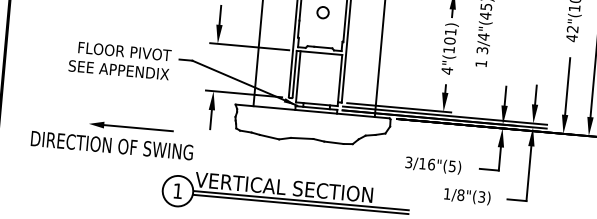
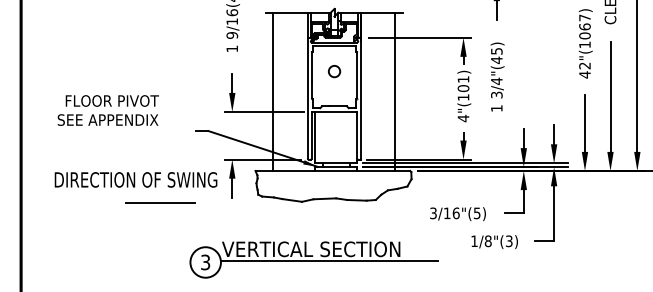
text: (119, 60) -> (107, 110), moved
fill: (96, 123) -> (118, 202), removed
text: (111, 145) -> (135, 179), moved
text: (177, 191) -> (205, 262), 1 -> 3
line: (300, 204) -> (329, 264), removed

